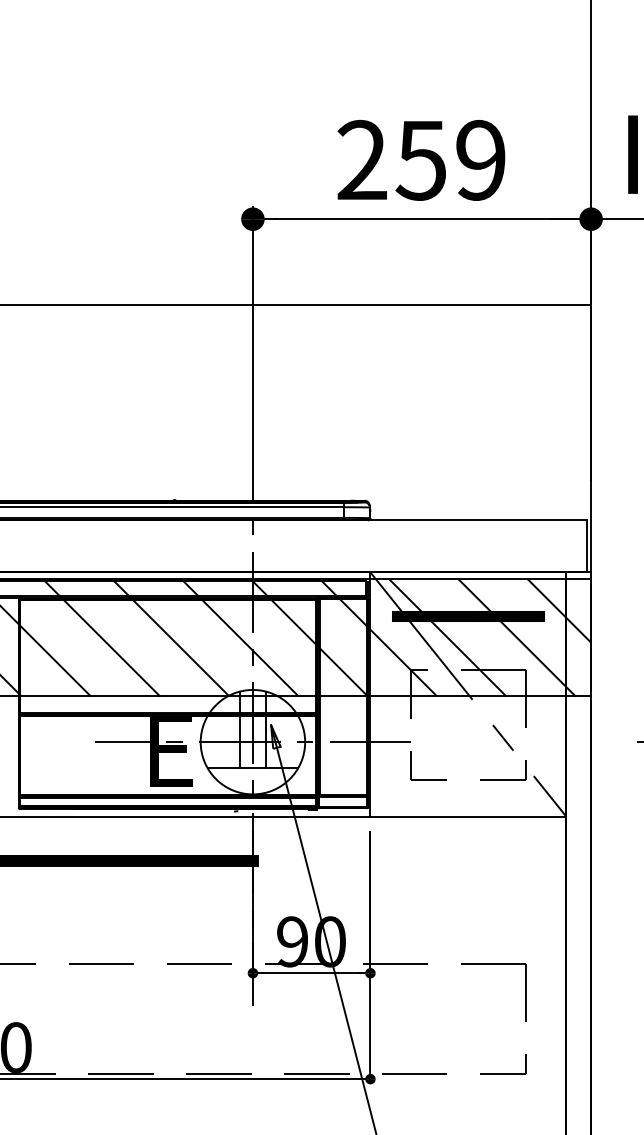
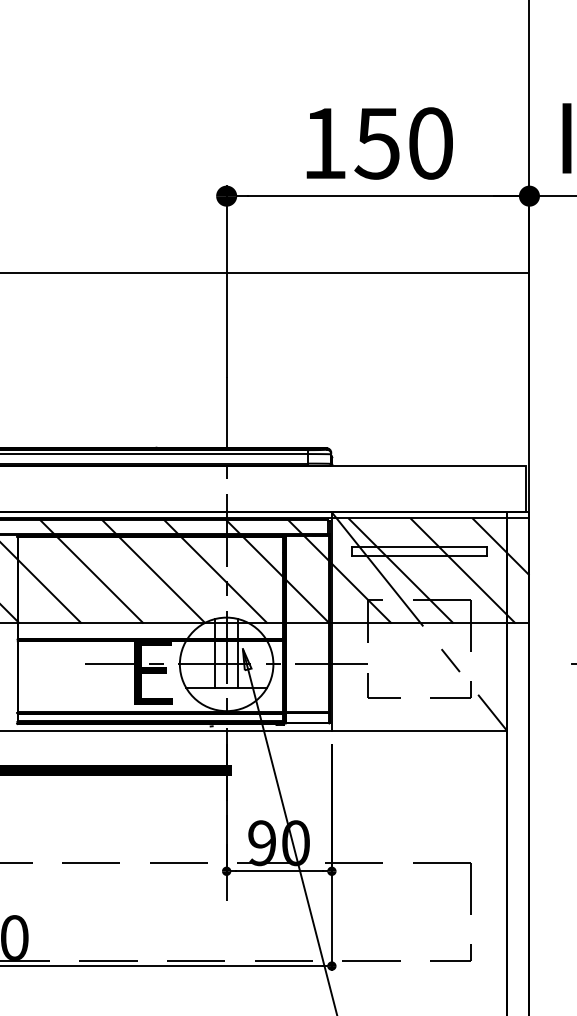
text: (421, 160) -> (377, 143), 259 -> 150
hatch: (468, 616) -> (419, 551), removed

